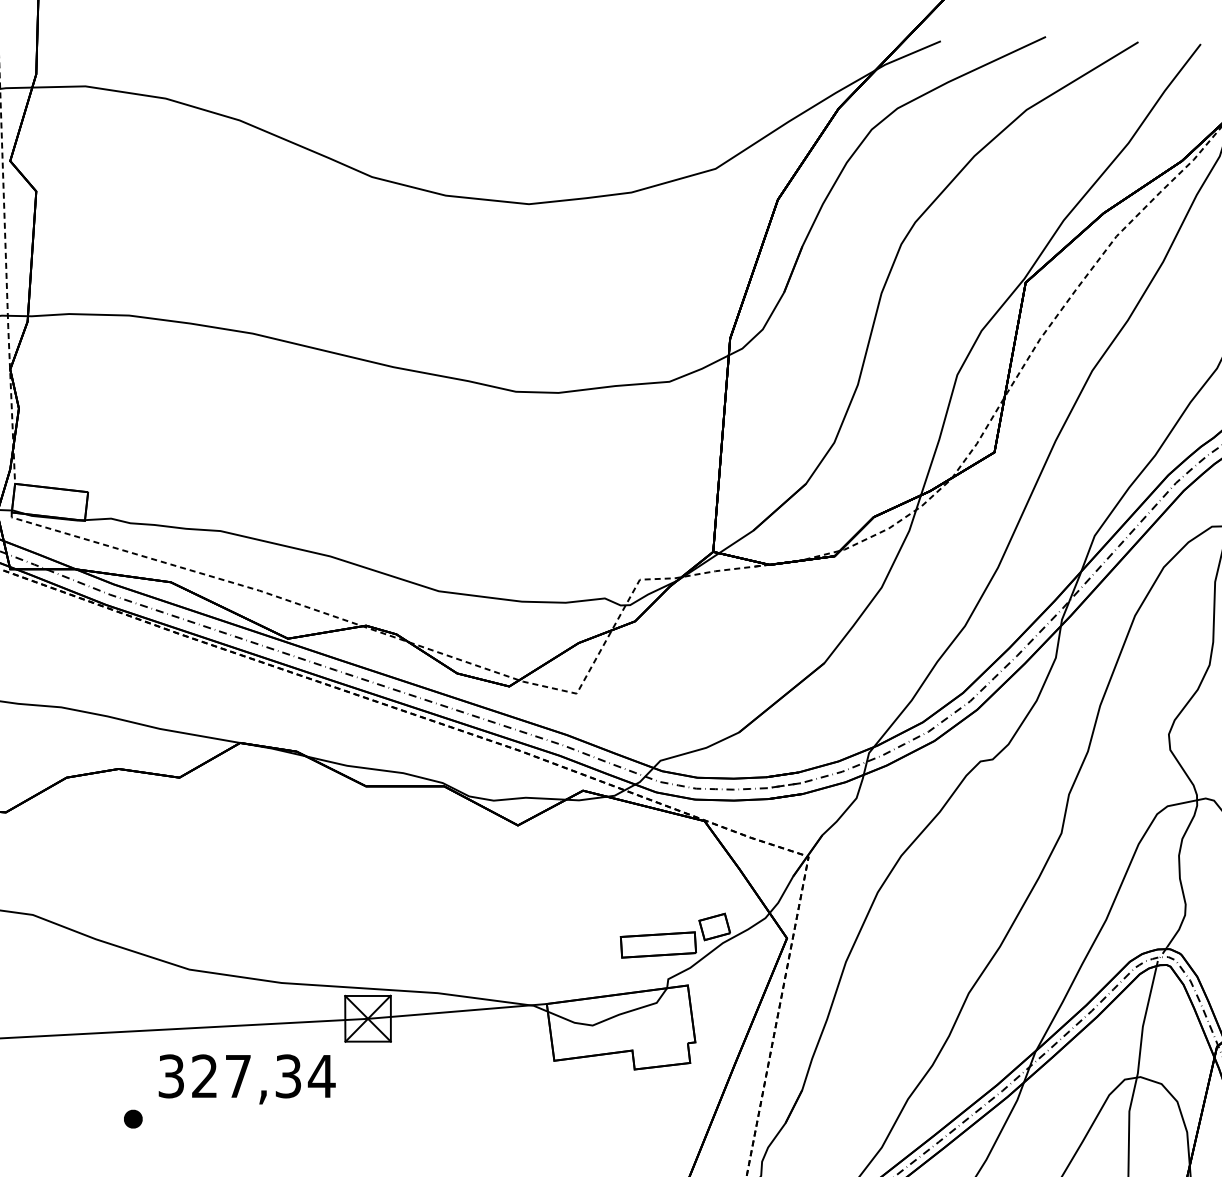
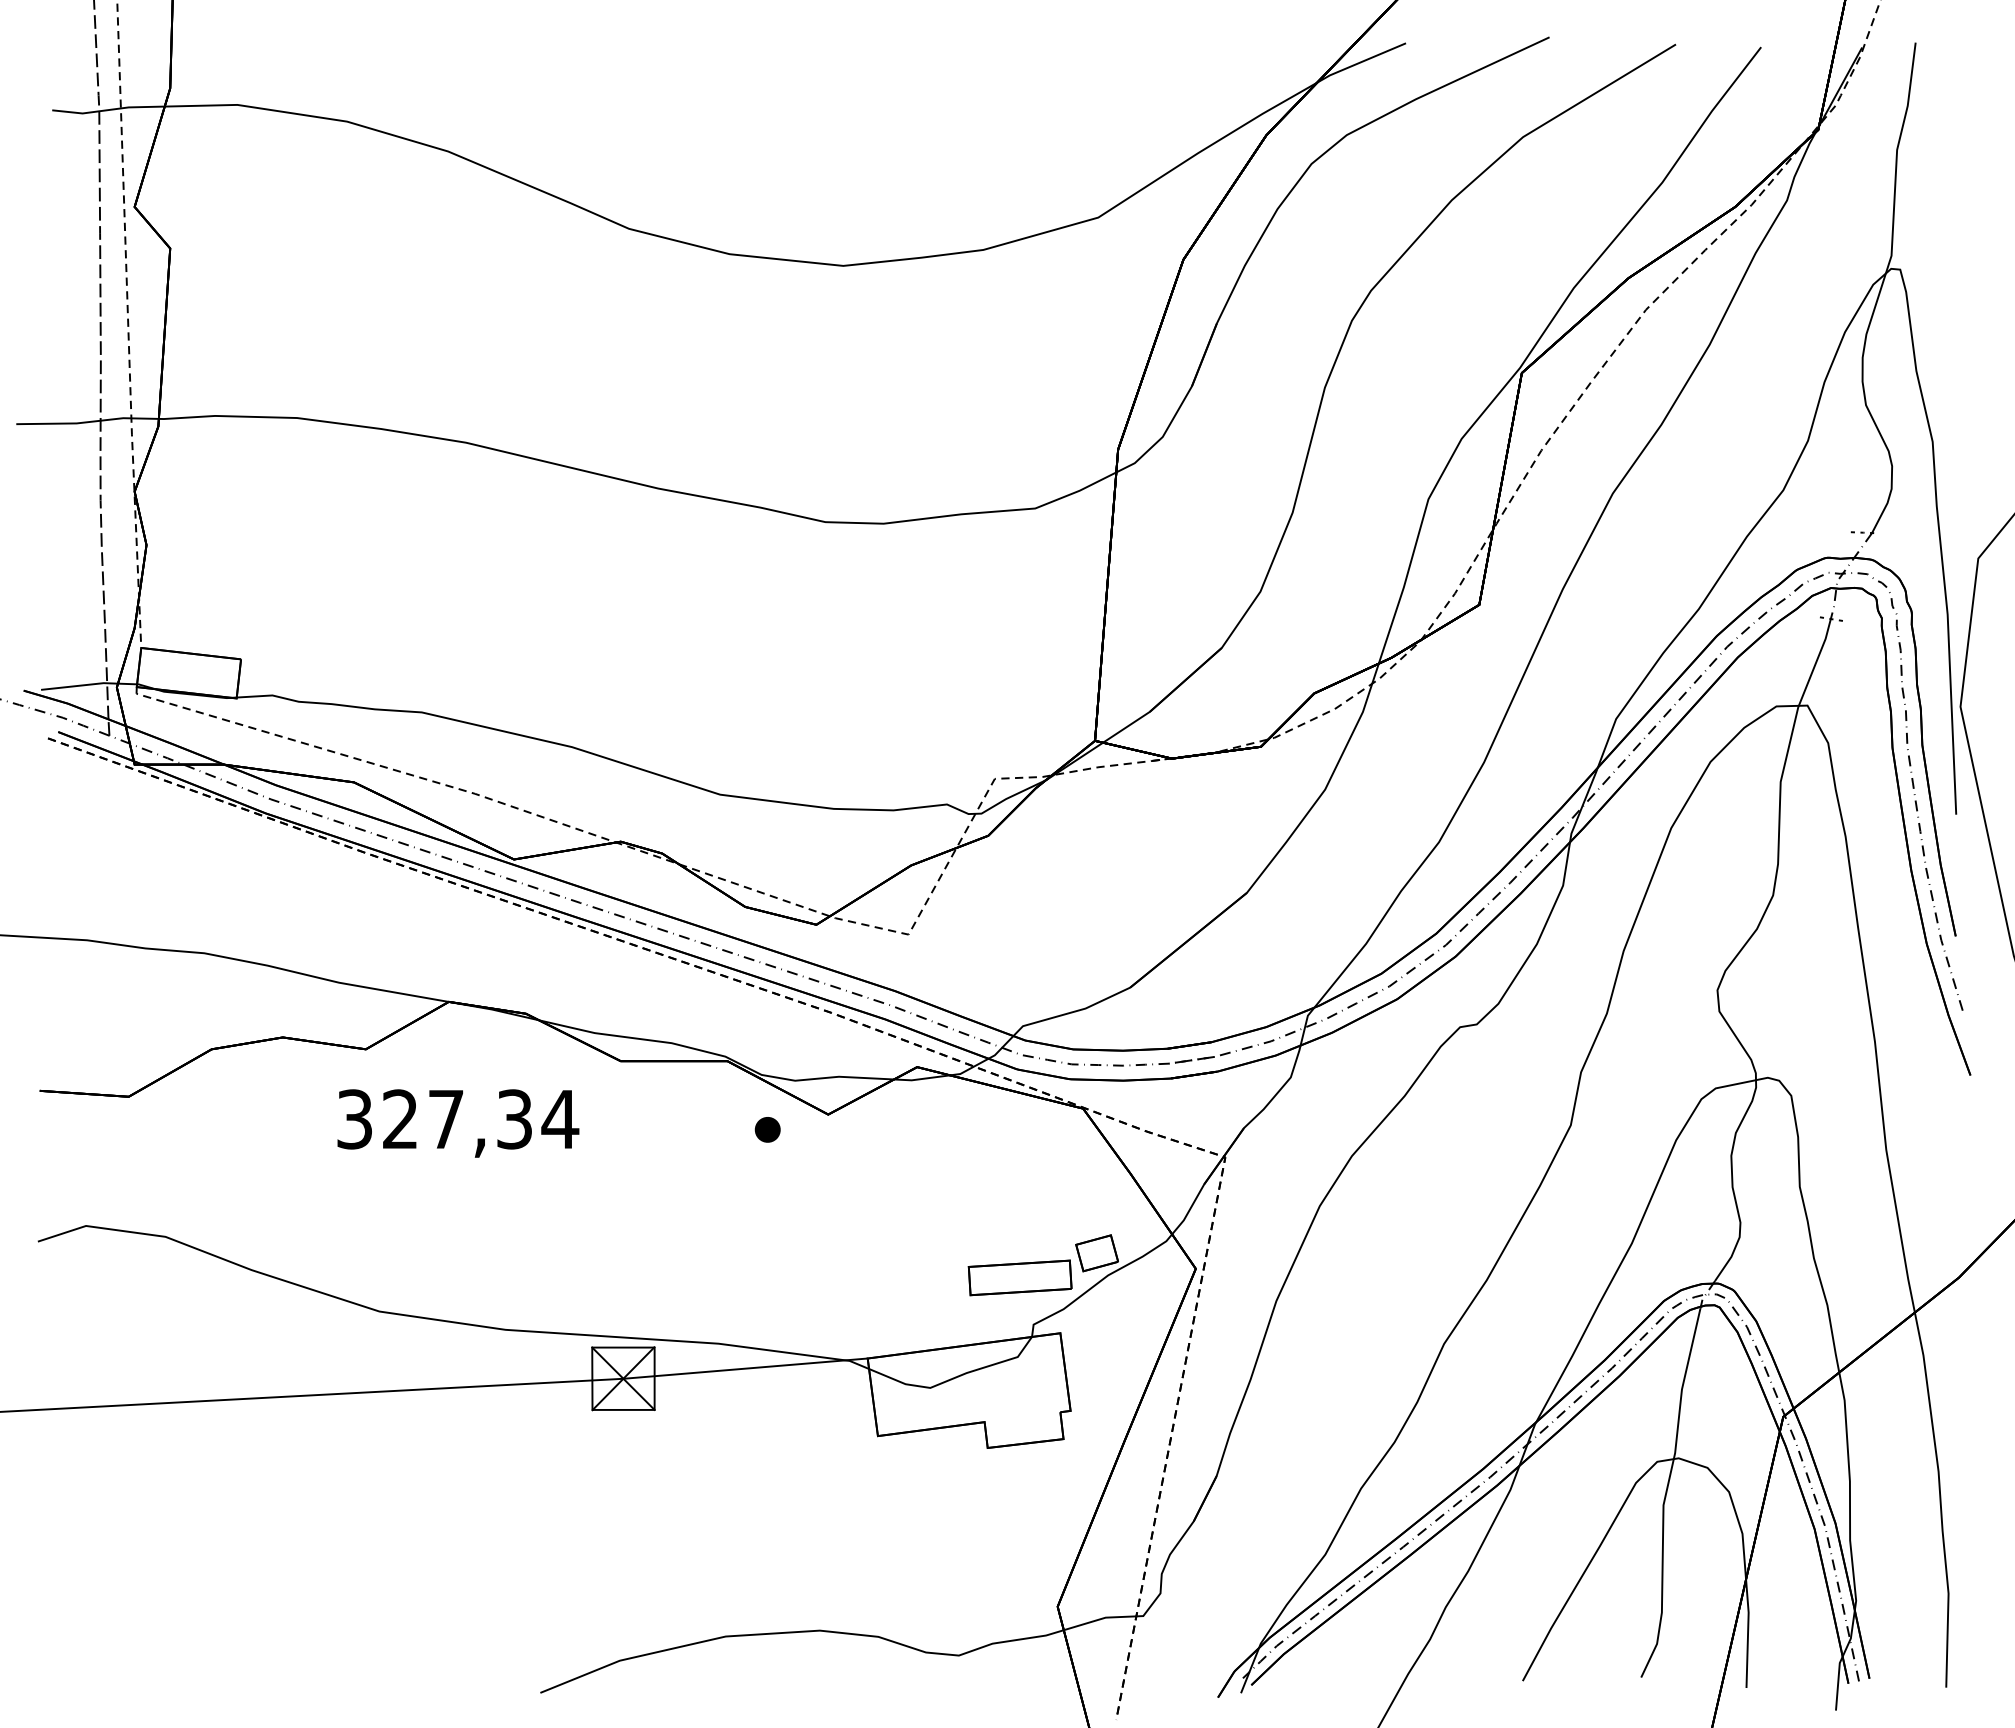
text: (247, 1079) -> (458, 1123), moved
part: (133, 1118) -> (767, 1129), moved

